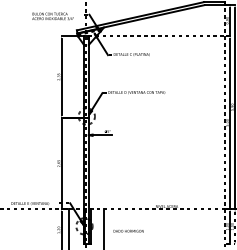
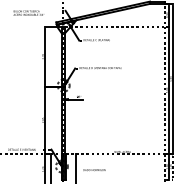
text: (52, 15) -> (28, 12), moved

